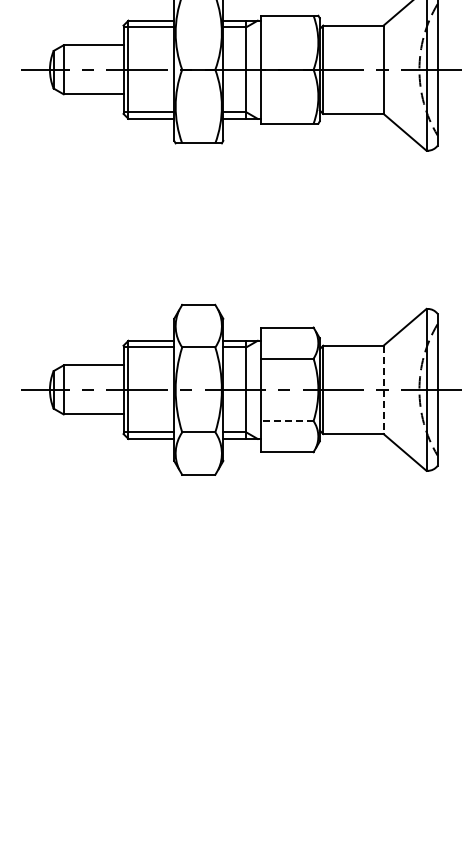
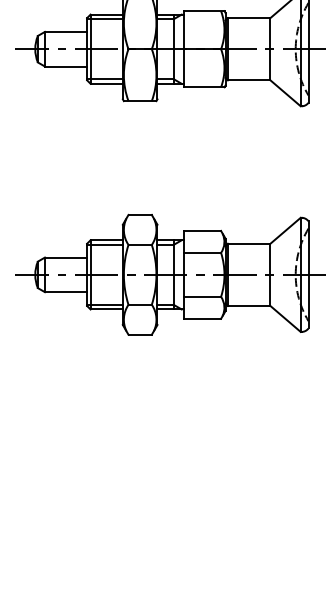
line: (383, 390) -> (270, 275), dashed -> solid
line: (286, 421) -> (202, 297), dashed -> solid

